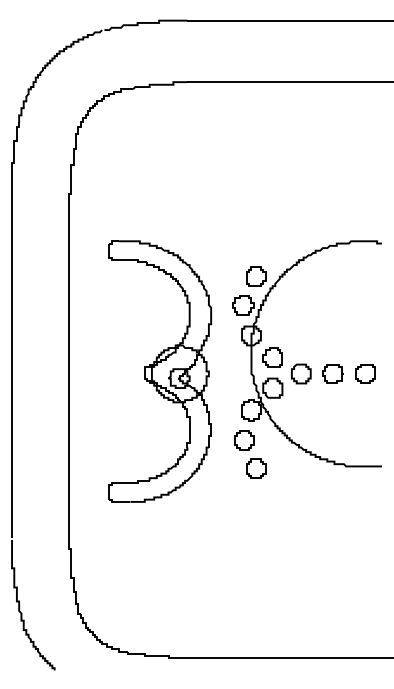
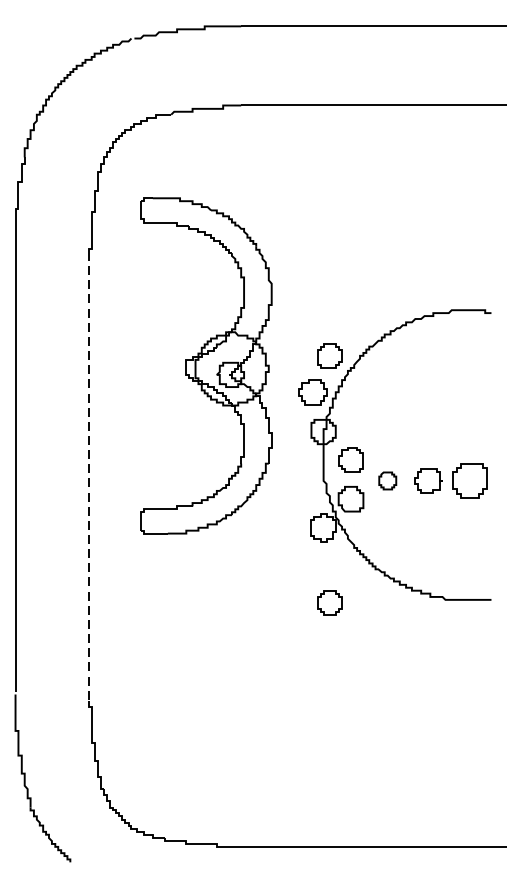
line: (68, 370) -> (88, 476), solid -> dashed
part: (159, 371) -> (205, 365), moved
part: (301, 373) -> (387, 480), size x0.7
part: (365, 373) -> (470, 480), size x1.4
part: (244, 440) -> (314, 566), removed

